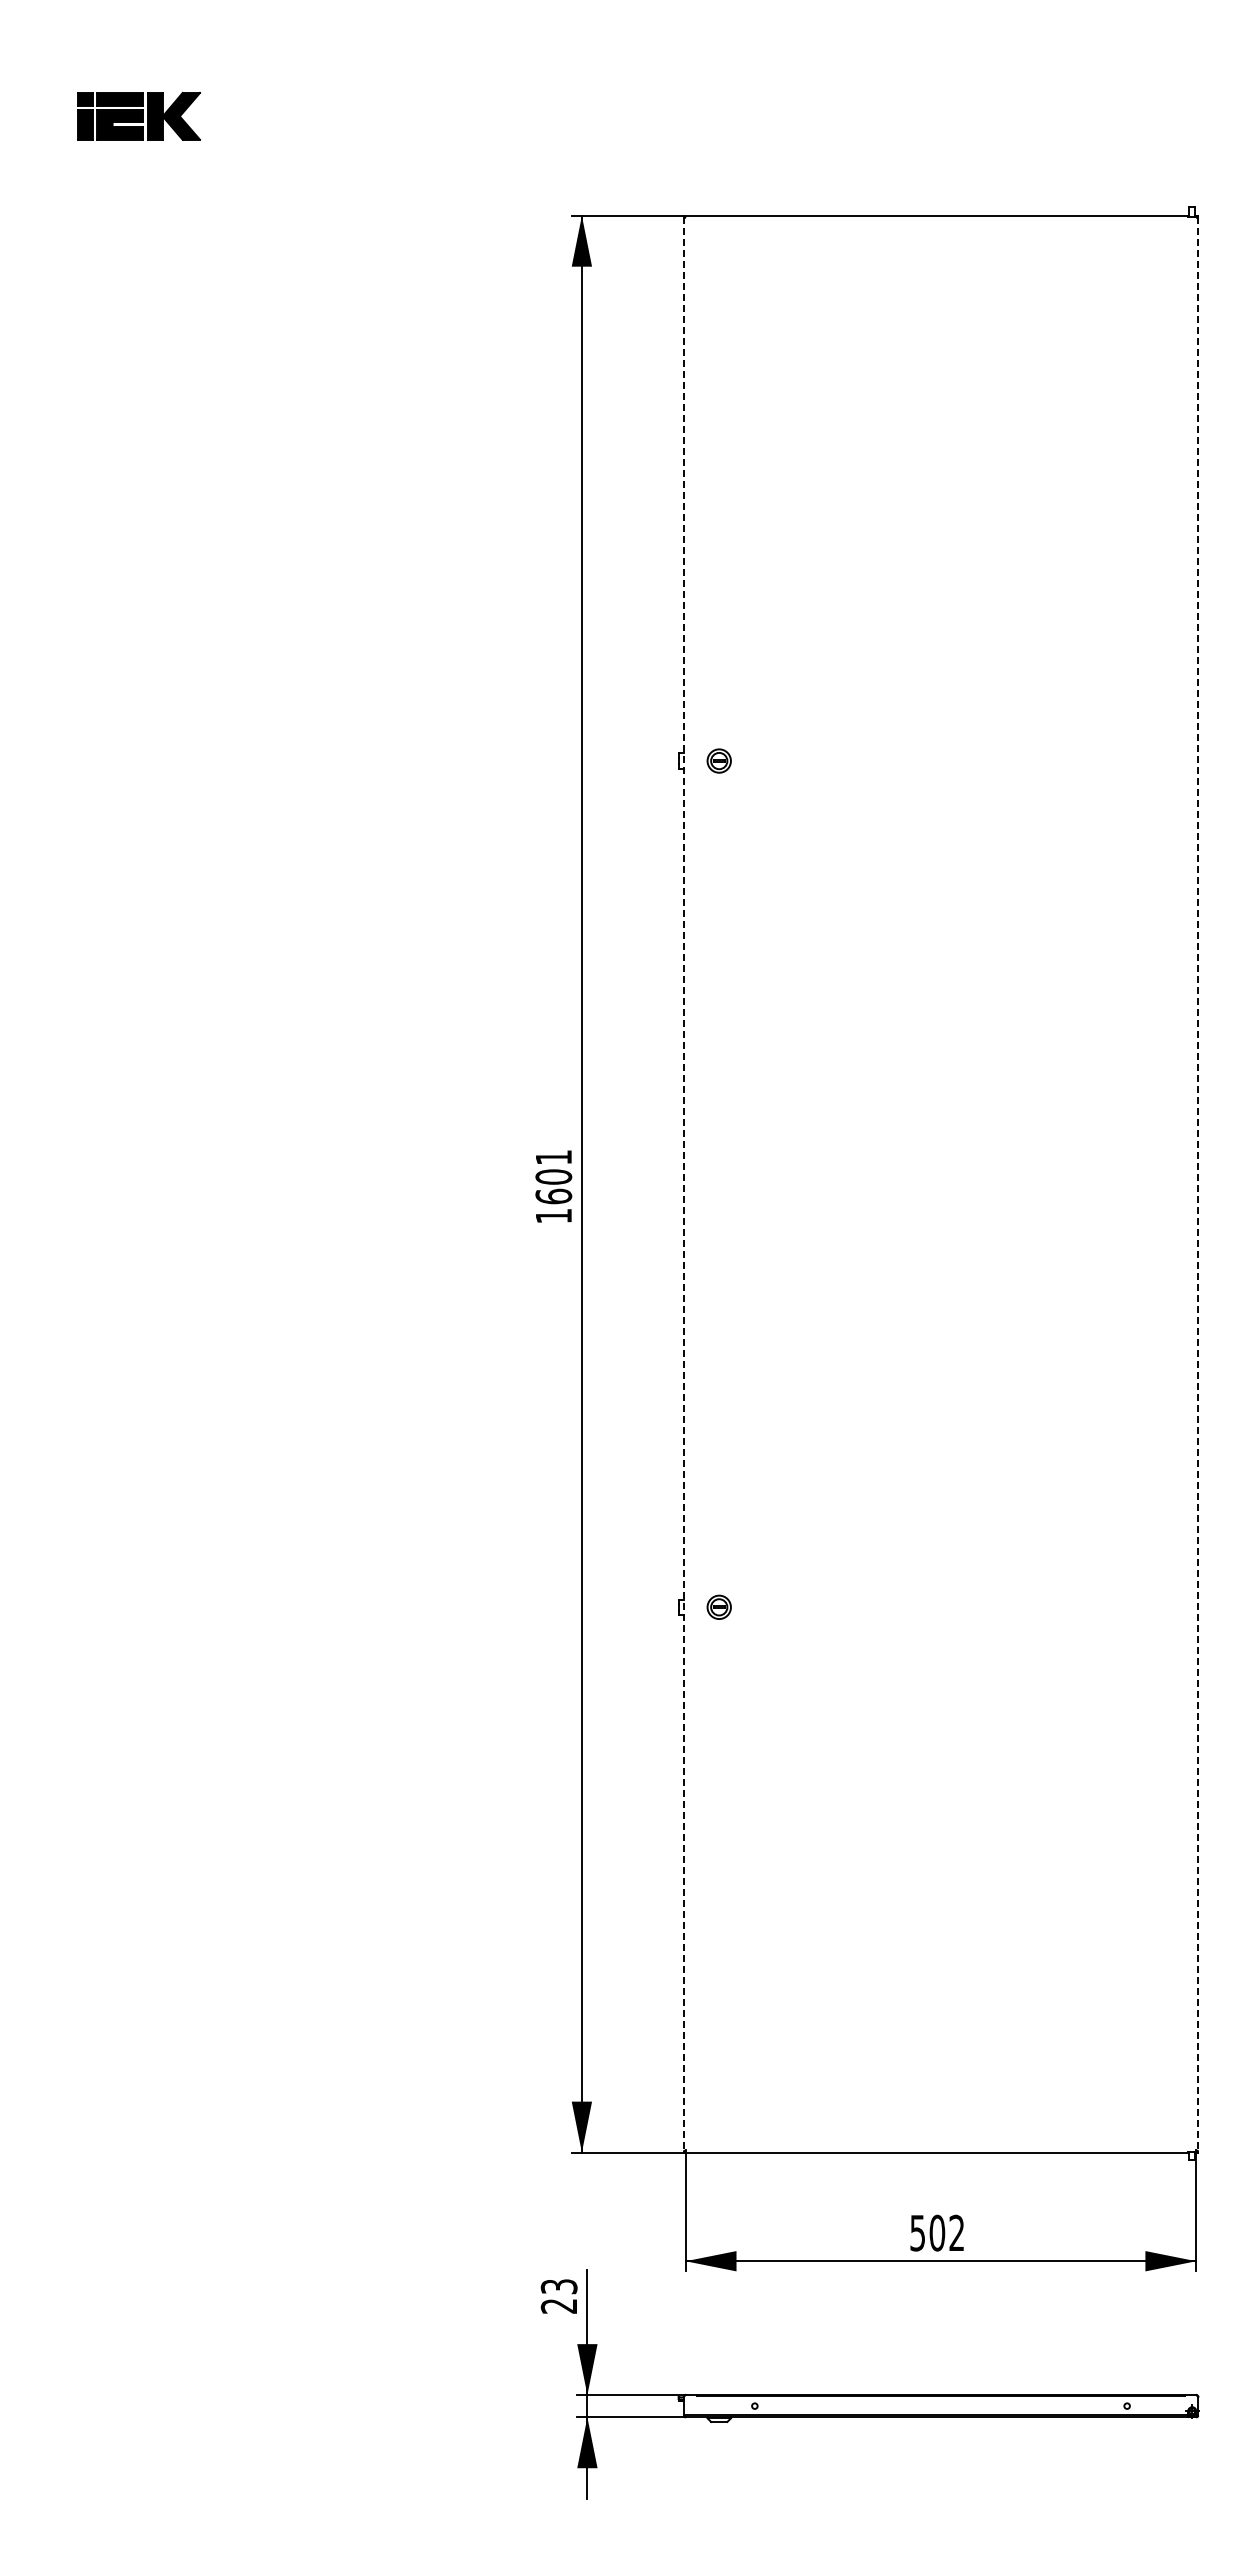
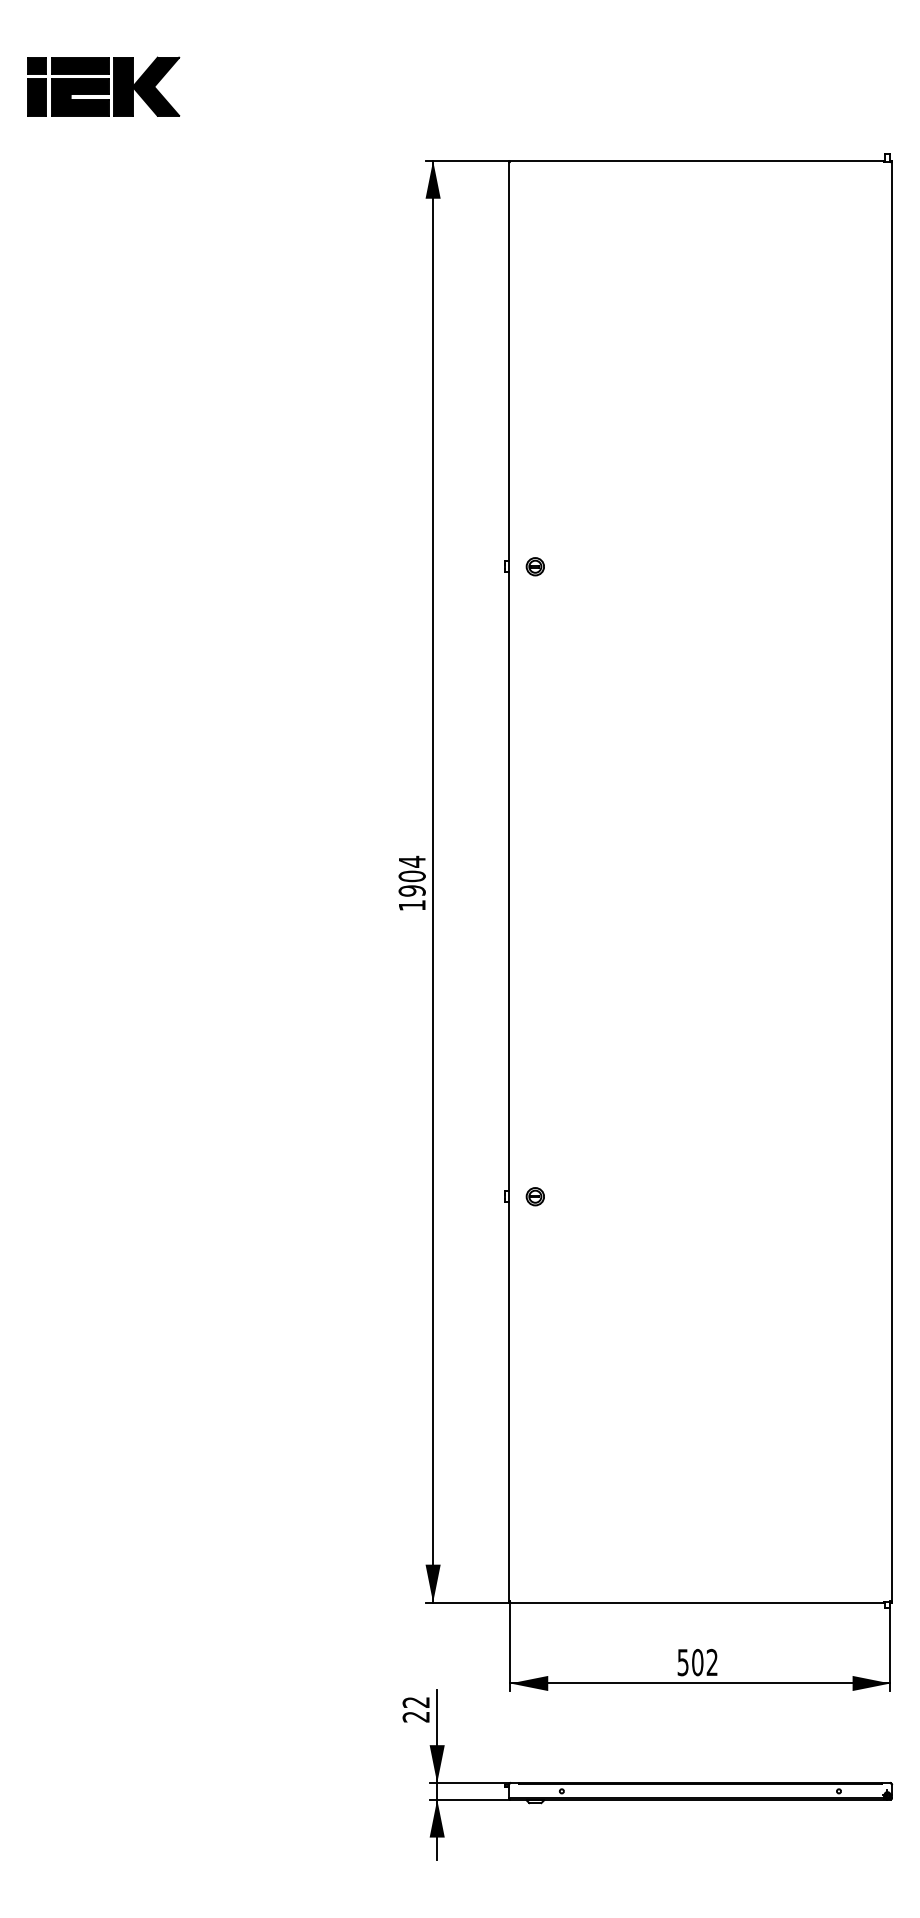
part: (138, 116) -> (103, 86), size x1.67
text: (553, 1176) -> (411, 875), 1601 -> 1904
line: (683, 1184) -> (508, 881), dashed -> solid
line: (1198, 1184) -> (892, 881), dashed -> solid
text: (559, 2286) -> (416, 1702), 23 -> 22

